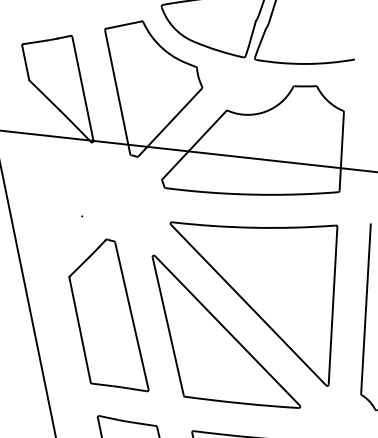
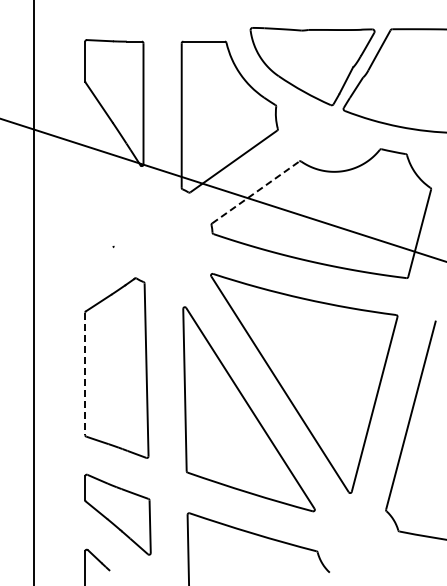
line: (195, 145) -> (256, 192), solid -> dashed
line: (80, 330) -> (85, 374), solid -> dashed

